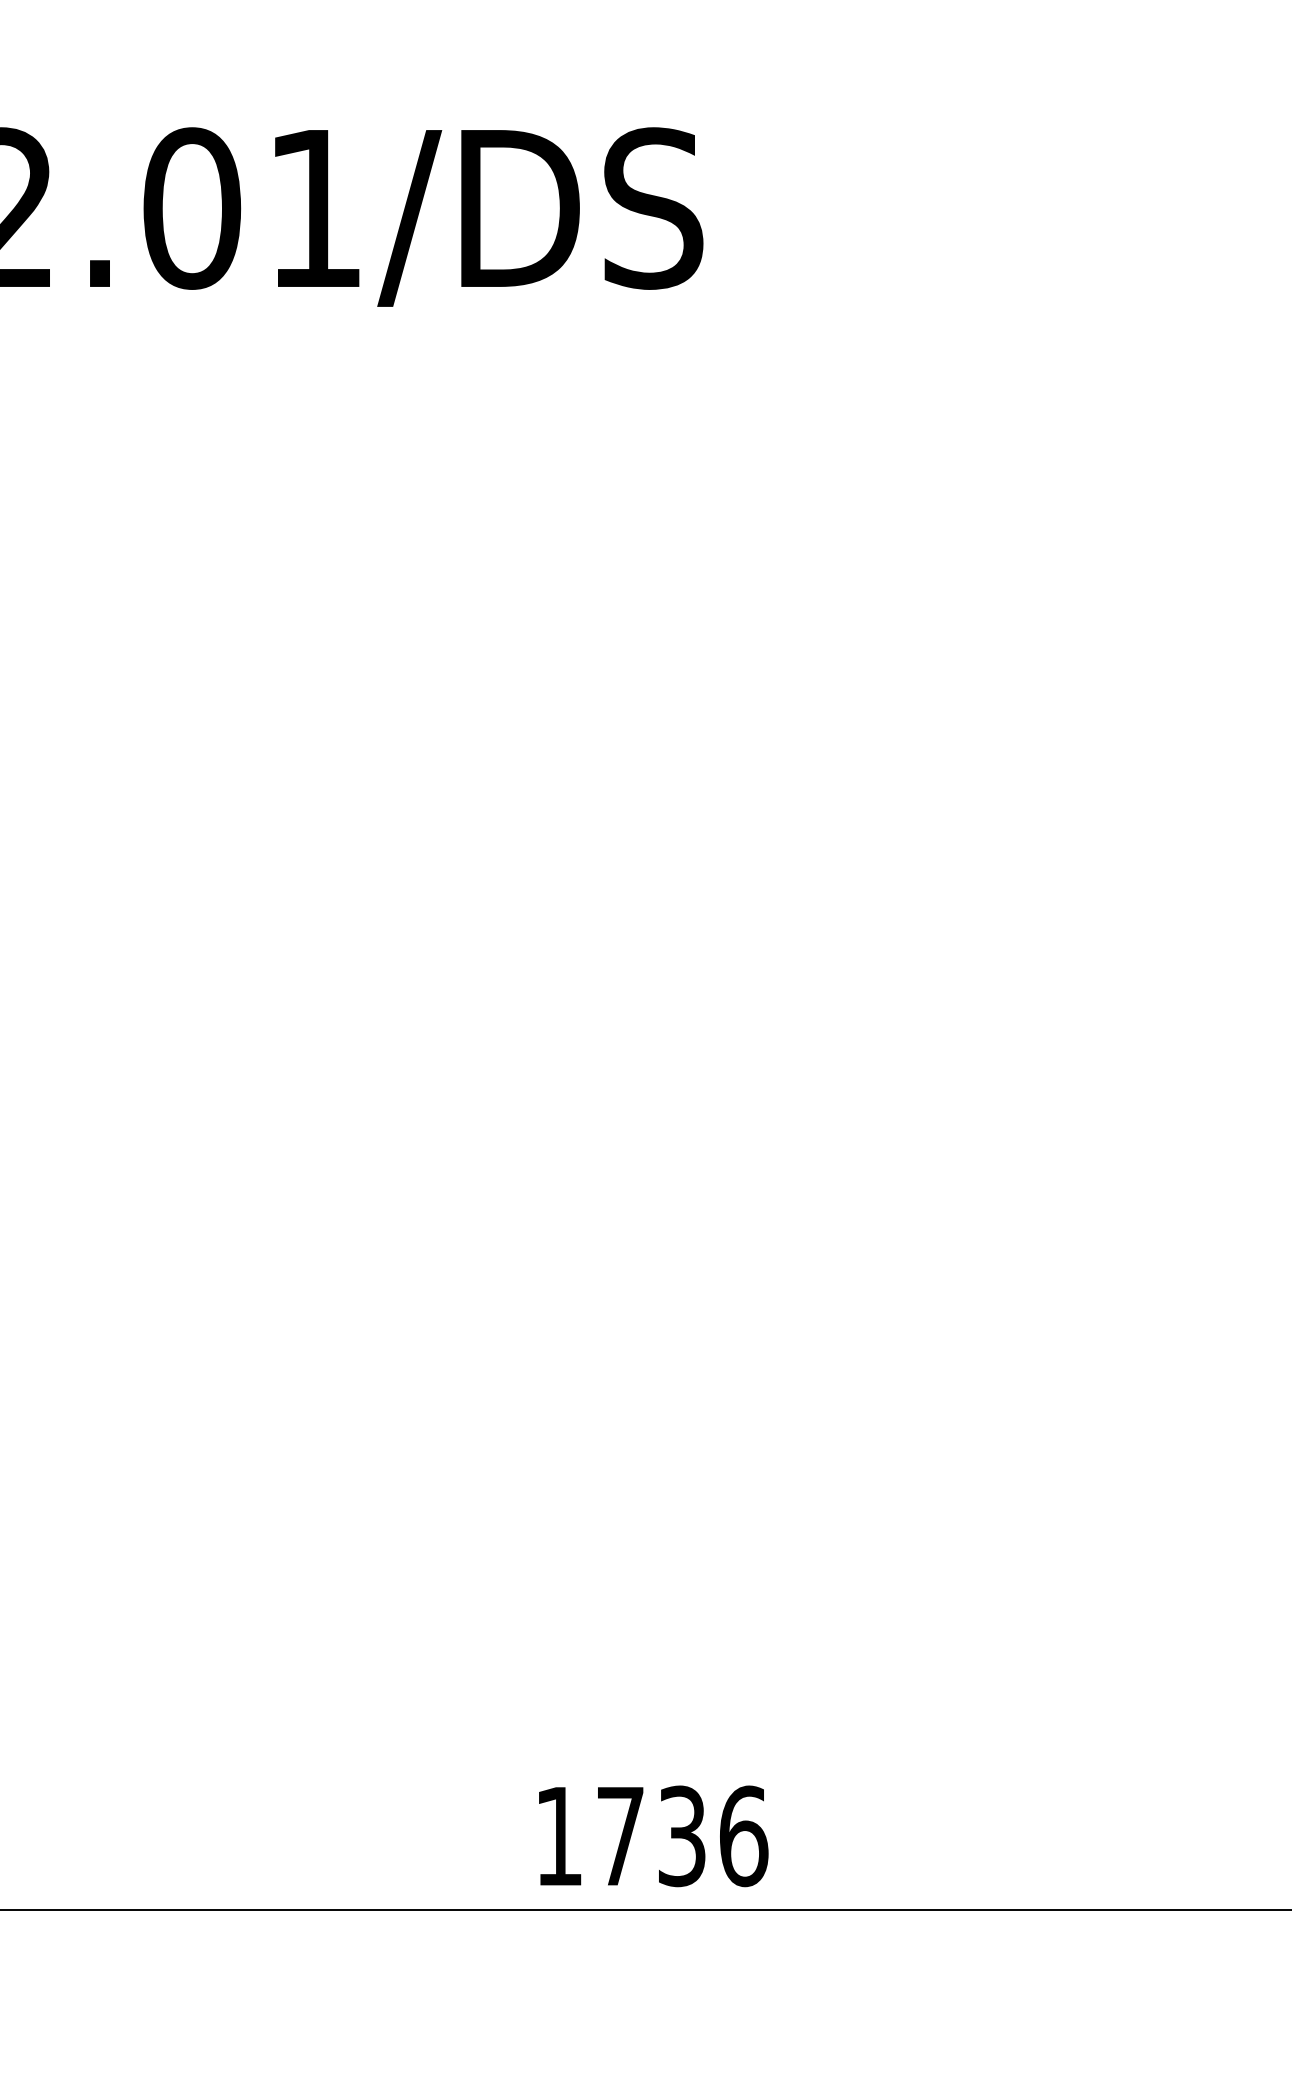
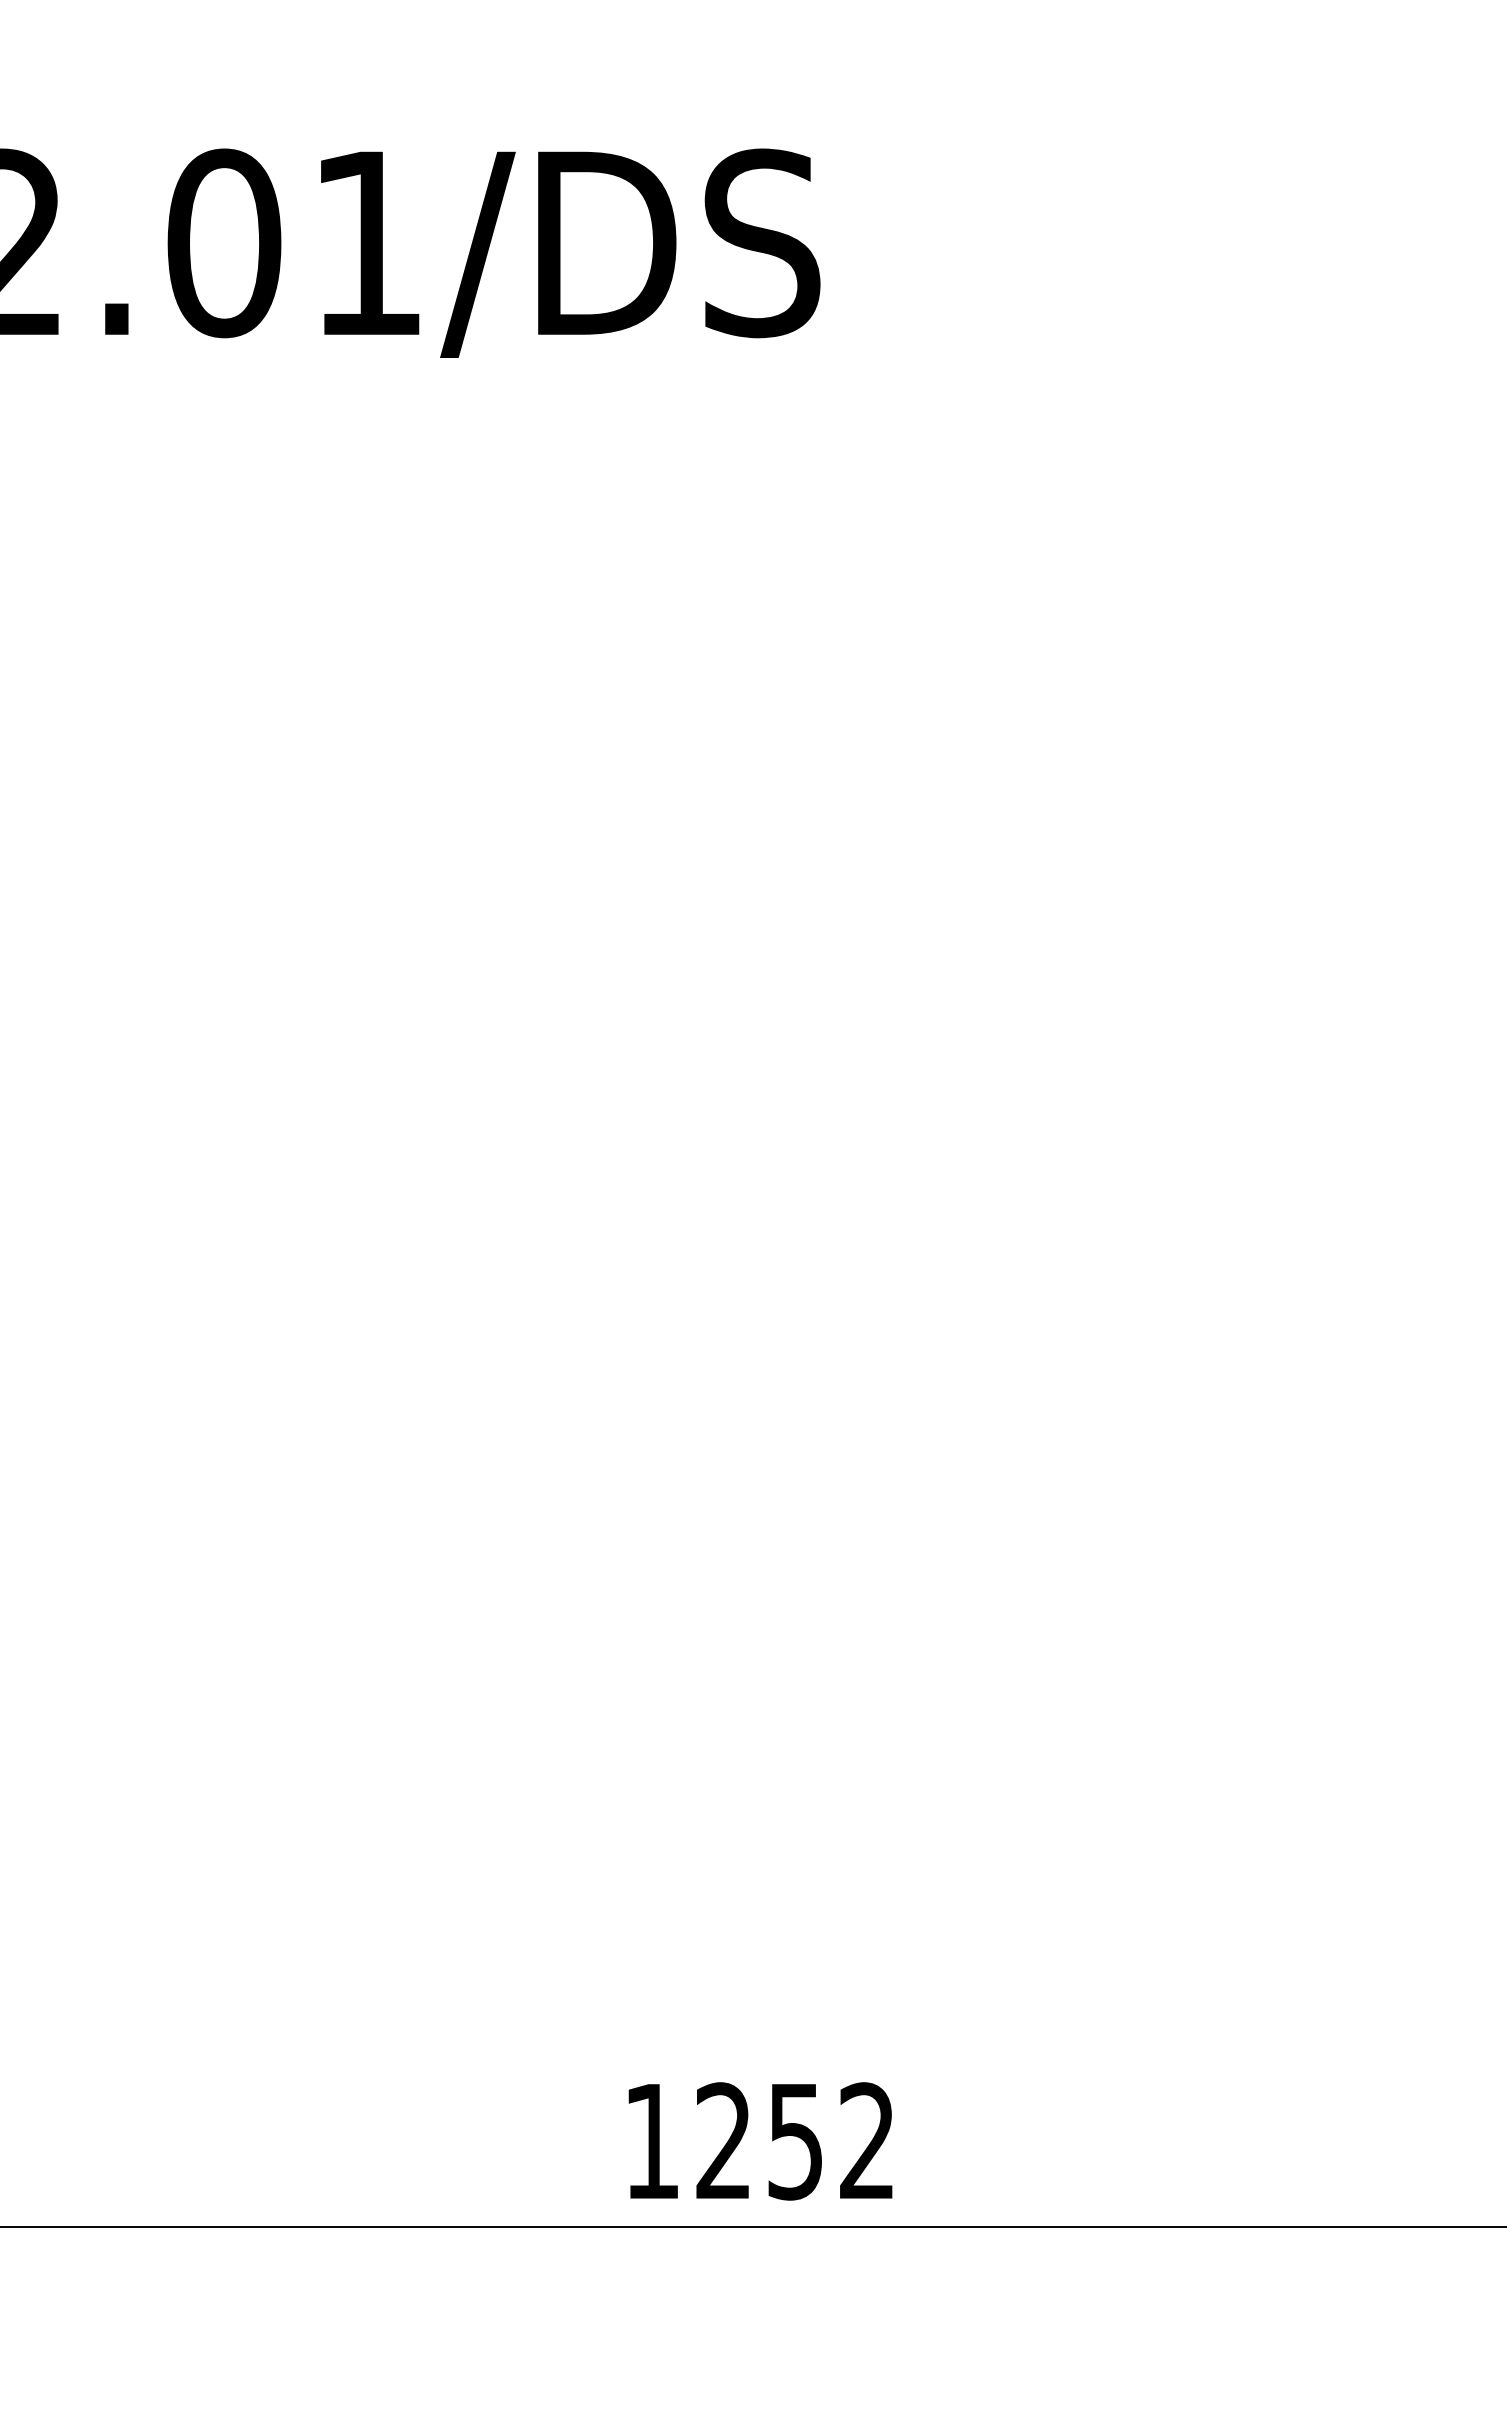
text: (682, 1836) -> (796, 2141), 1736 -> 1252

